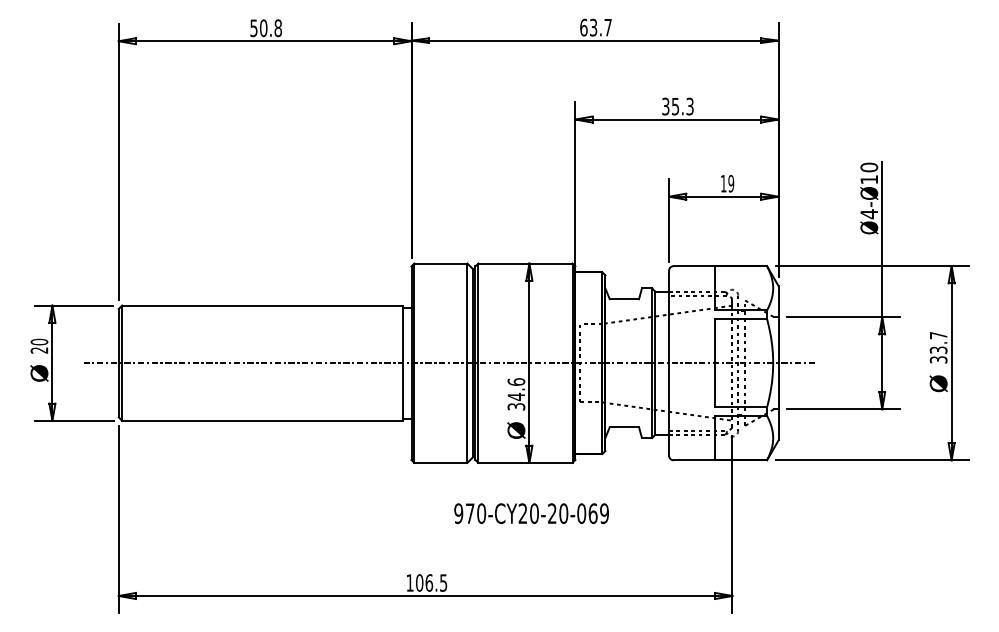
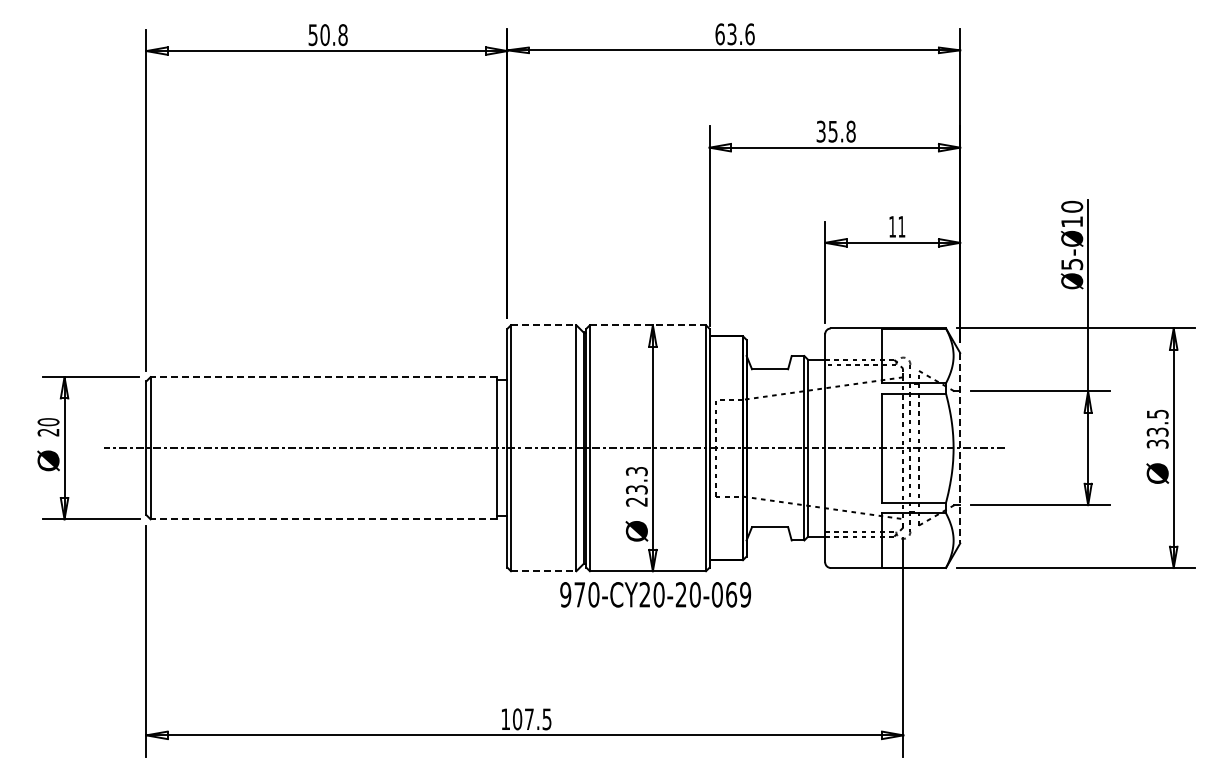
text: (607, 27) -> (749, 34), 63.7 -> 63.6
text: (689, 106) -> (850, 131), 35.3 -> 35.8
text: (730, 183) -> (901, 226), 19 -> 11
text: (869, 214) -> (1072, 264), Ø4-Ø10 -> Ø5-Ø10
line: (440, 263) -> (543, 325), solid -> dashed
line: (525, 263) -> (648, 325), solid -> dashed
line: (261, 305) -> (322, 377), solid -> dashed
text: (938, 335) -> (1157, 413), 33.7 -> 33.5
line: (778, 363) -> (960, 448), solid -> dashed
text: (516, 394) -> (636, 486), 34.6 -> 23.3
line: (262, 420) -> (323, 519), solid -> dashed
line: (440, 463) -> (543, 571), solid -> dashed
text: (531, 513) -> (655, 594), moved
text: (429, 583) -> (529, 719), 106.5 -> 107.5

